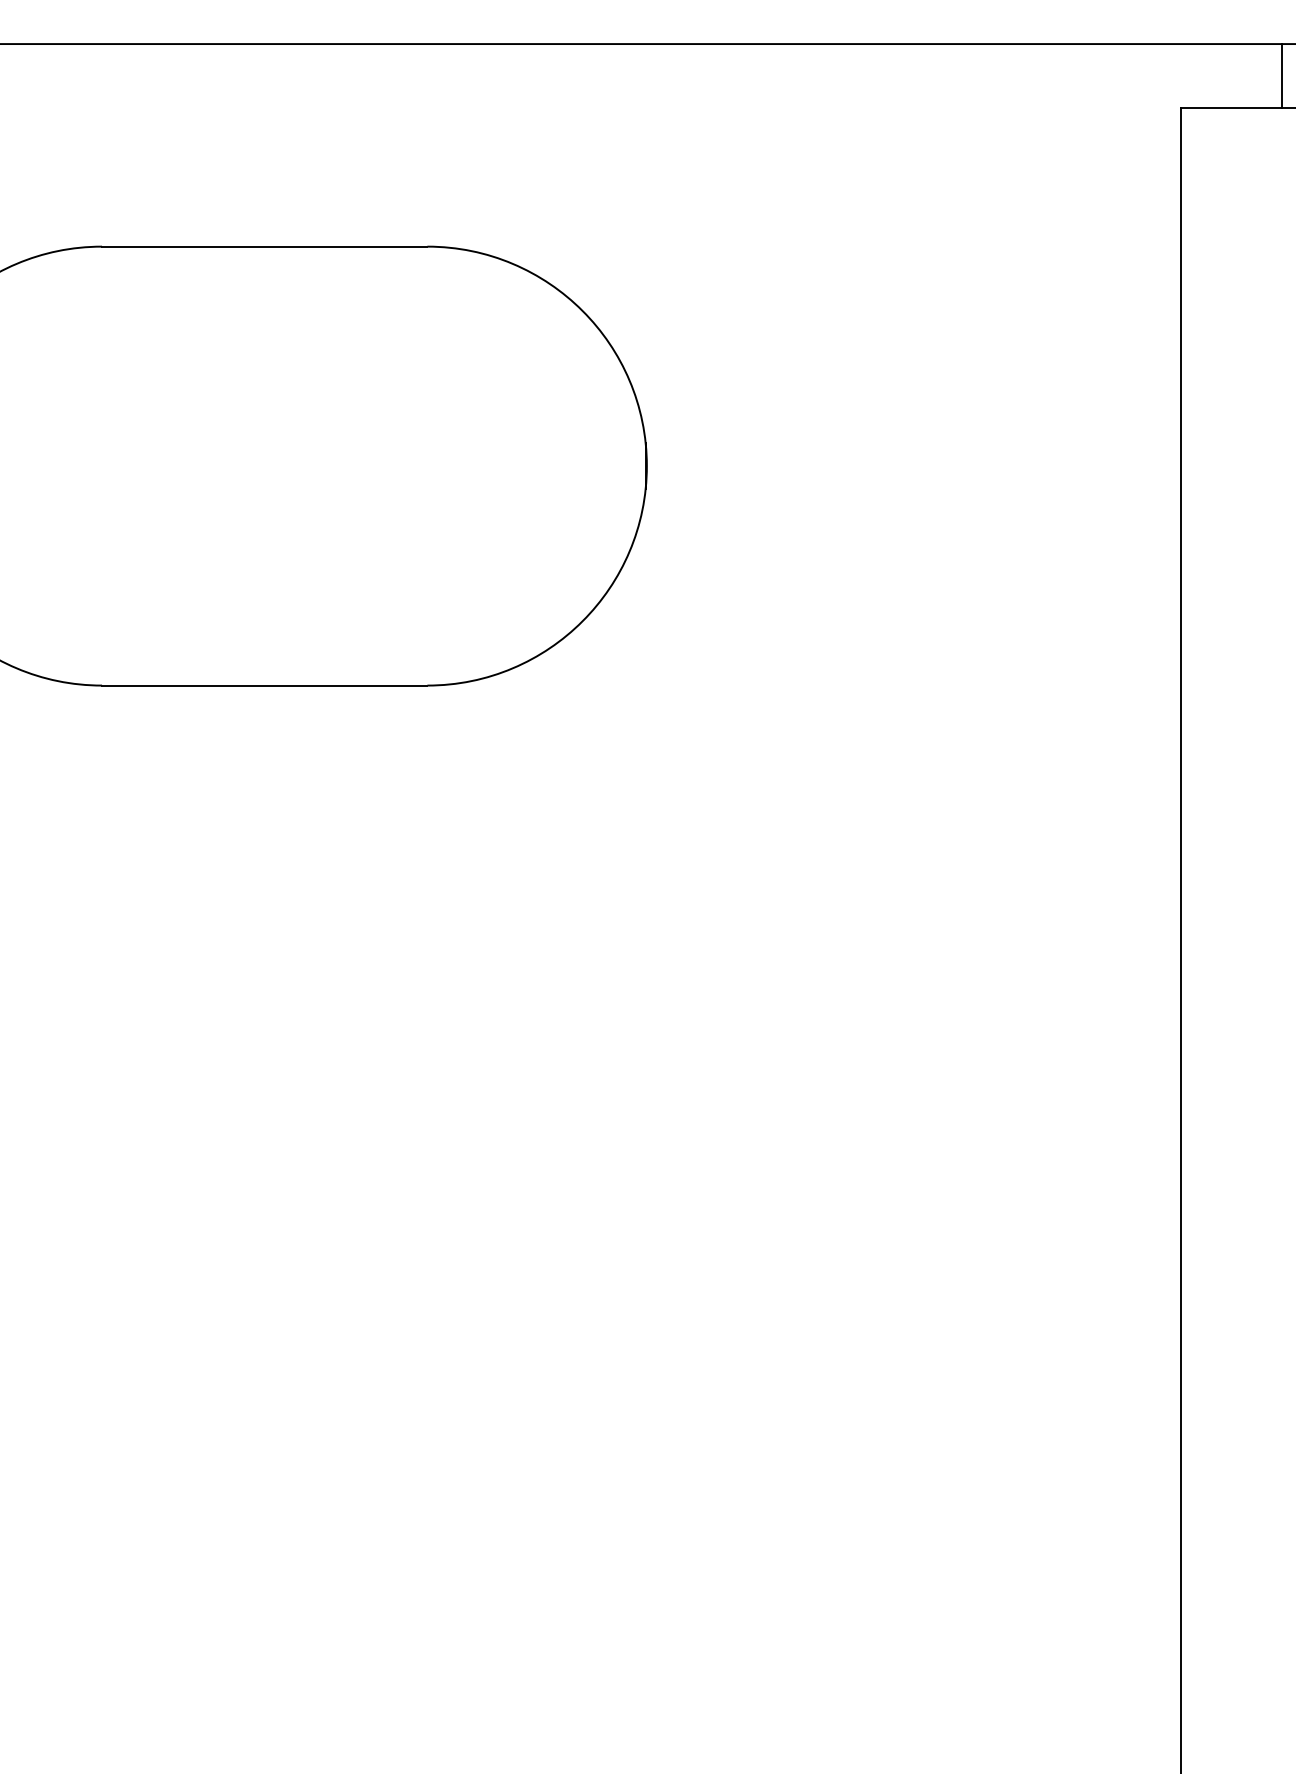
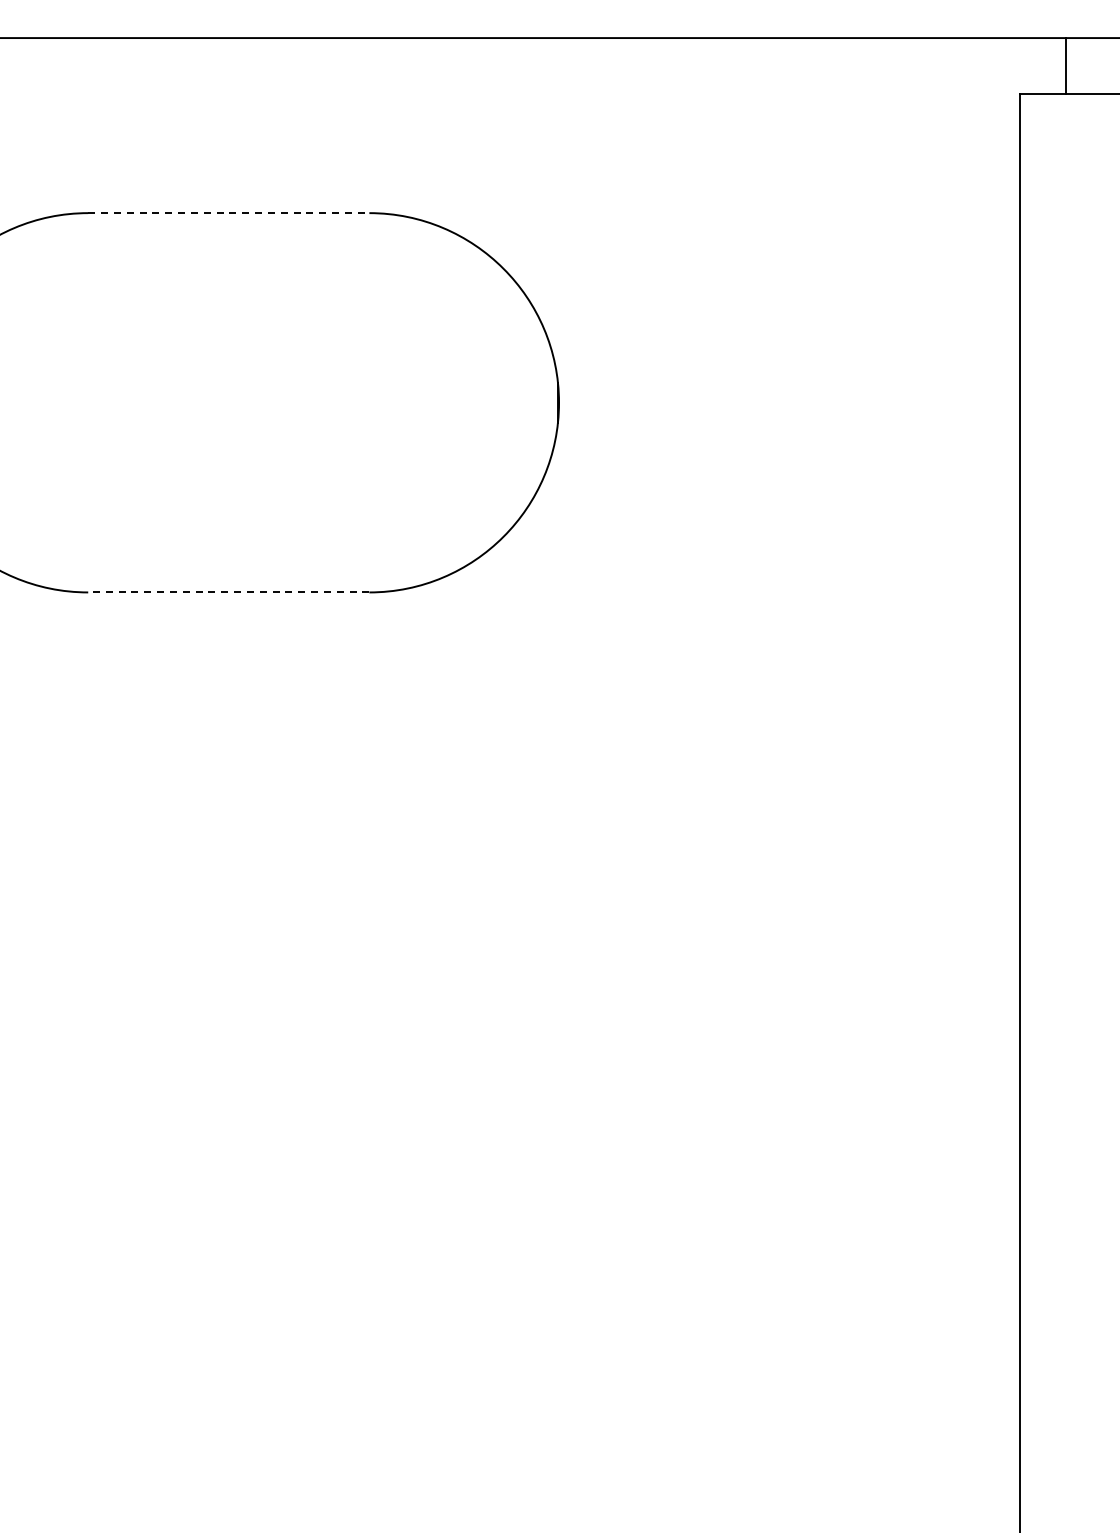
line: (1281, 75) -> (1065, 65), moved
line: (264, 247) -> (228, 213), solid -> dashed
line: (264, 685) -> (228, 592), solid -> dashed

